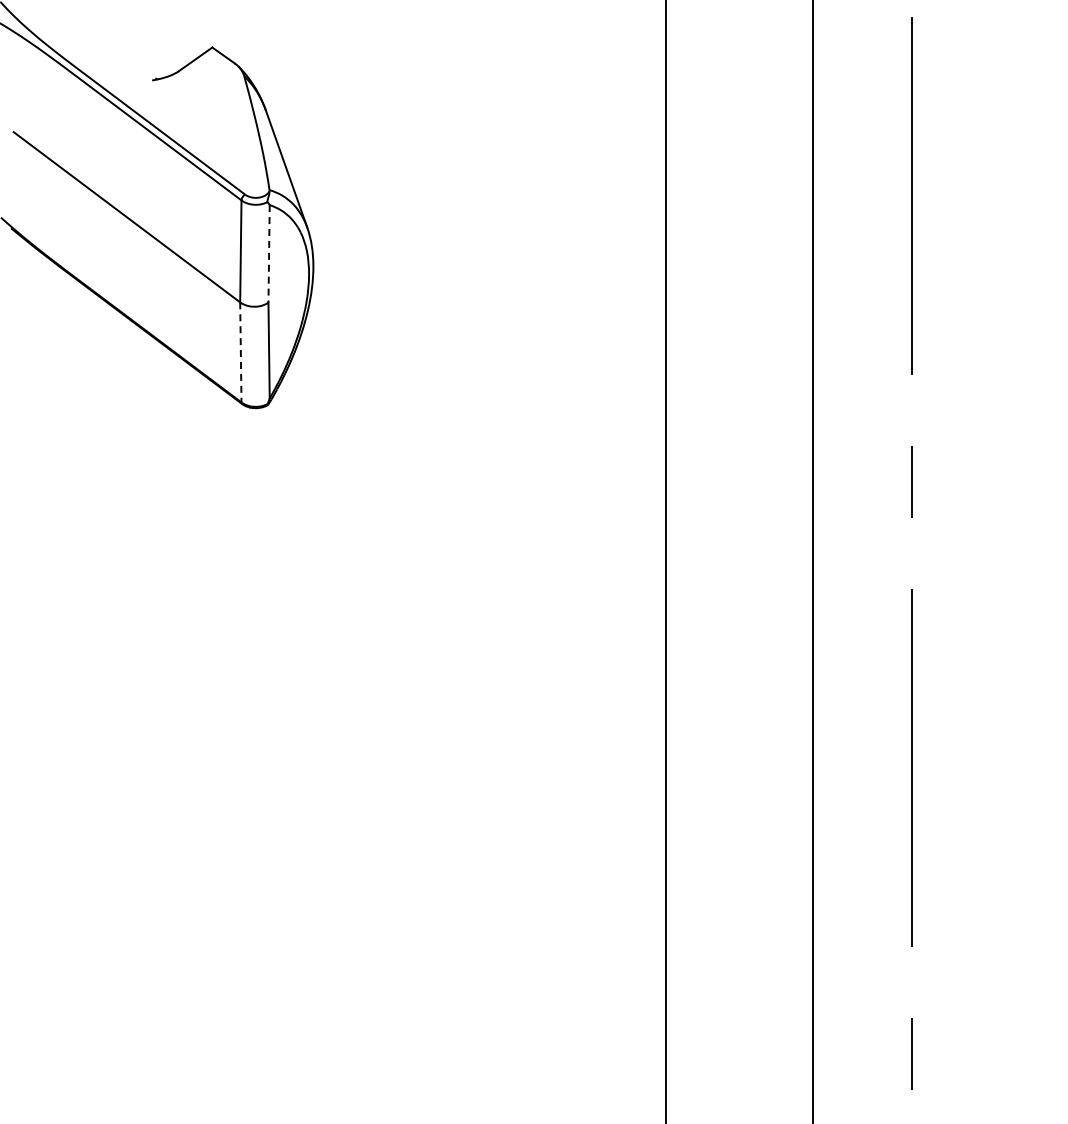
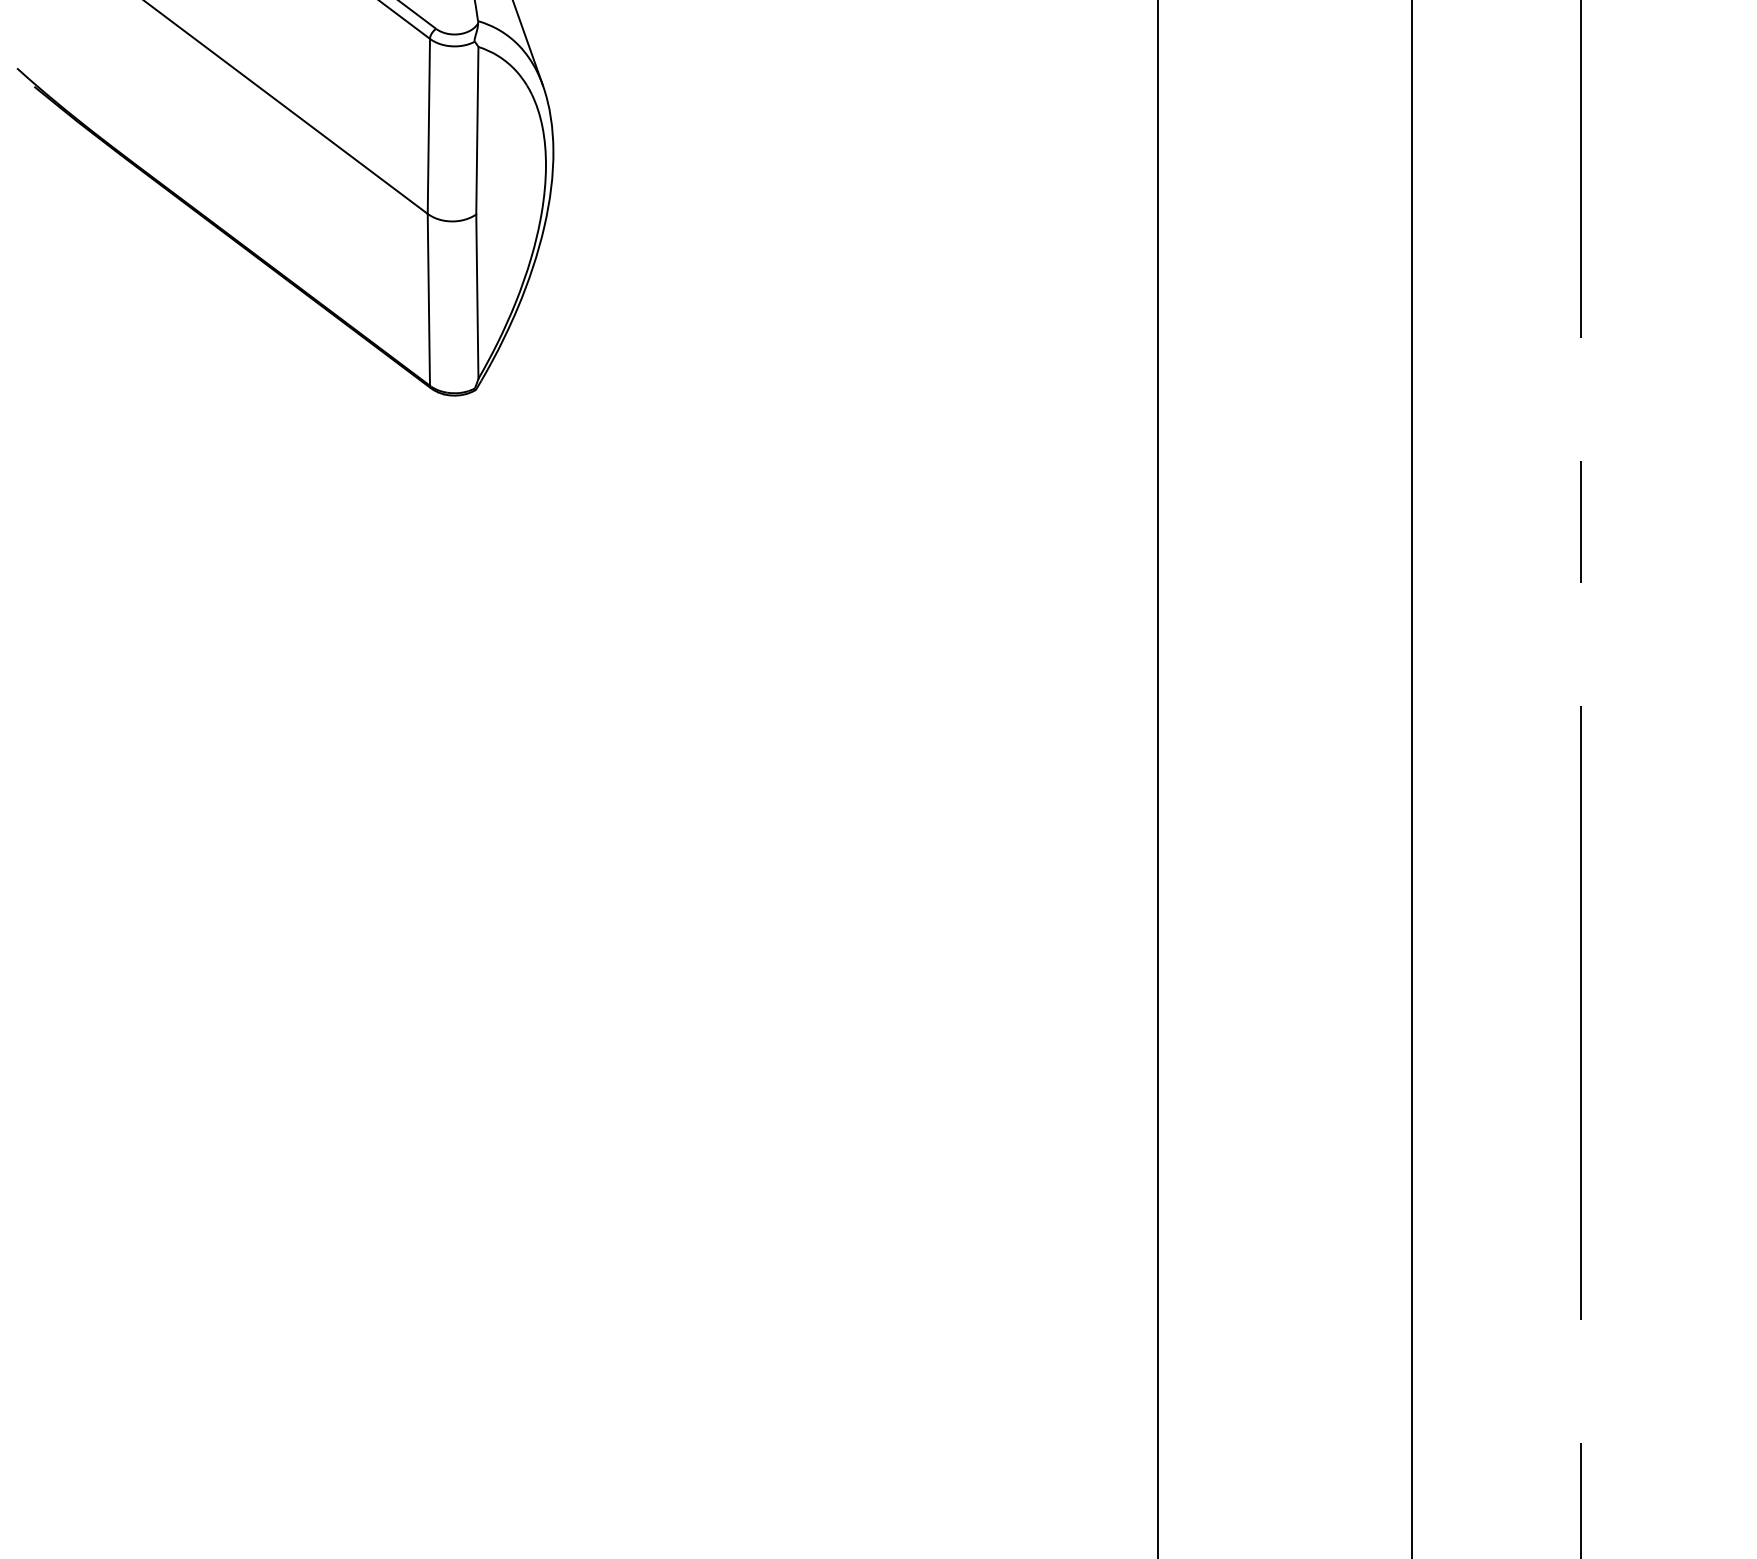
line: (269, 253) -> (478, 129), dashed -> solid
line: (240, 352) -> (428, 299), dashed -> solid

